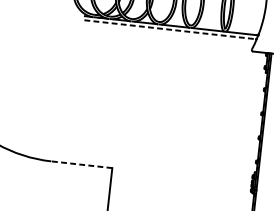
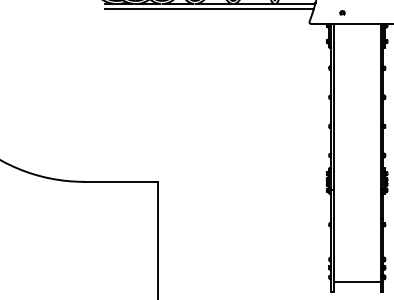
line: (170, 29) -> (209, 8), dashed -> solid
line: (82, 164) -> (121, 181), dashed -> solid

